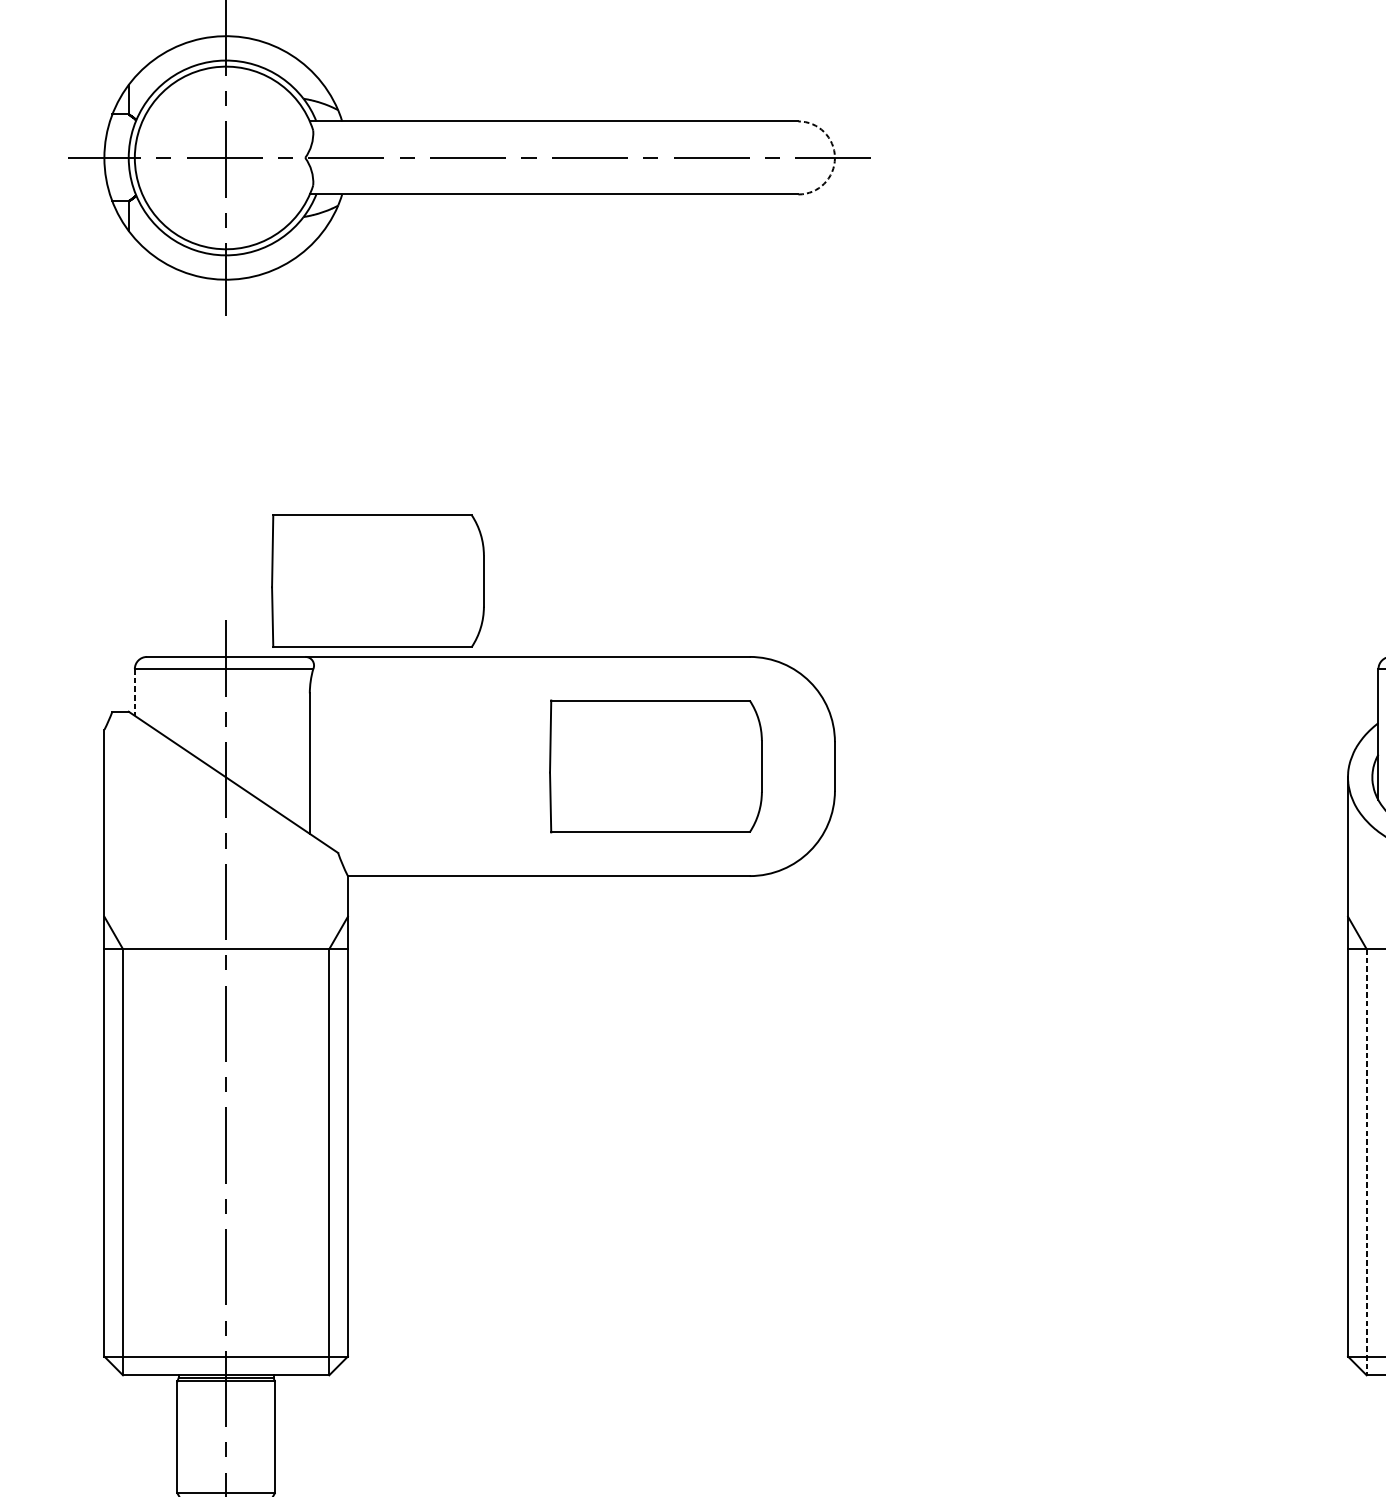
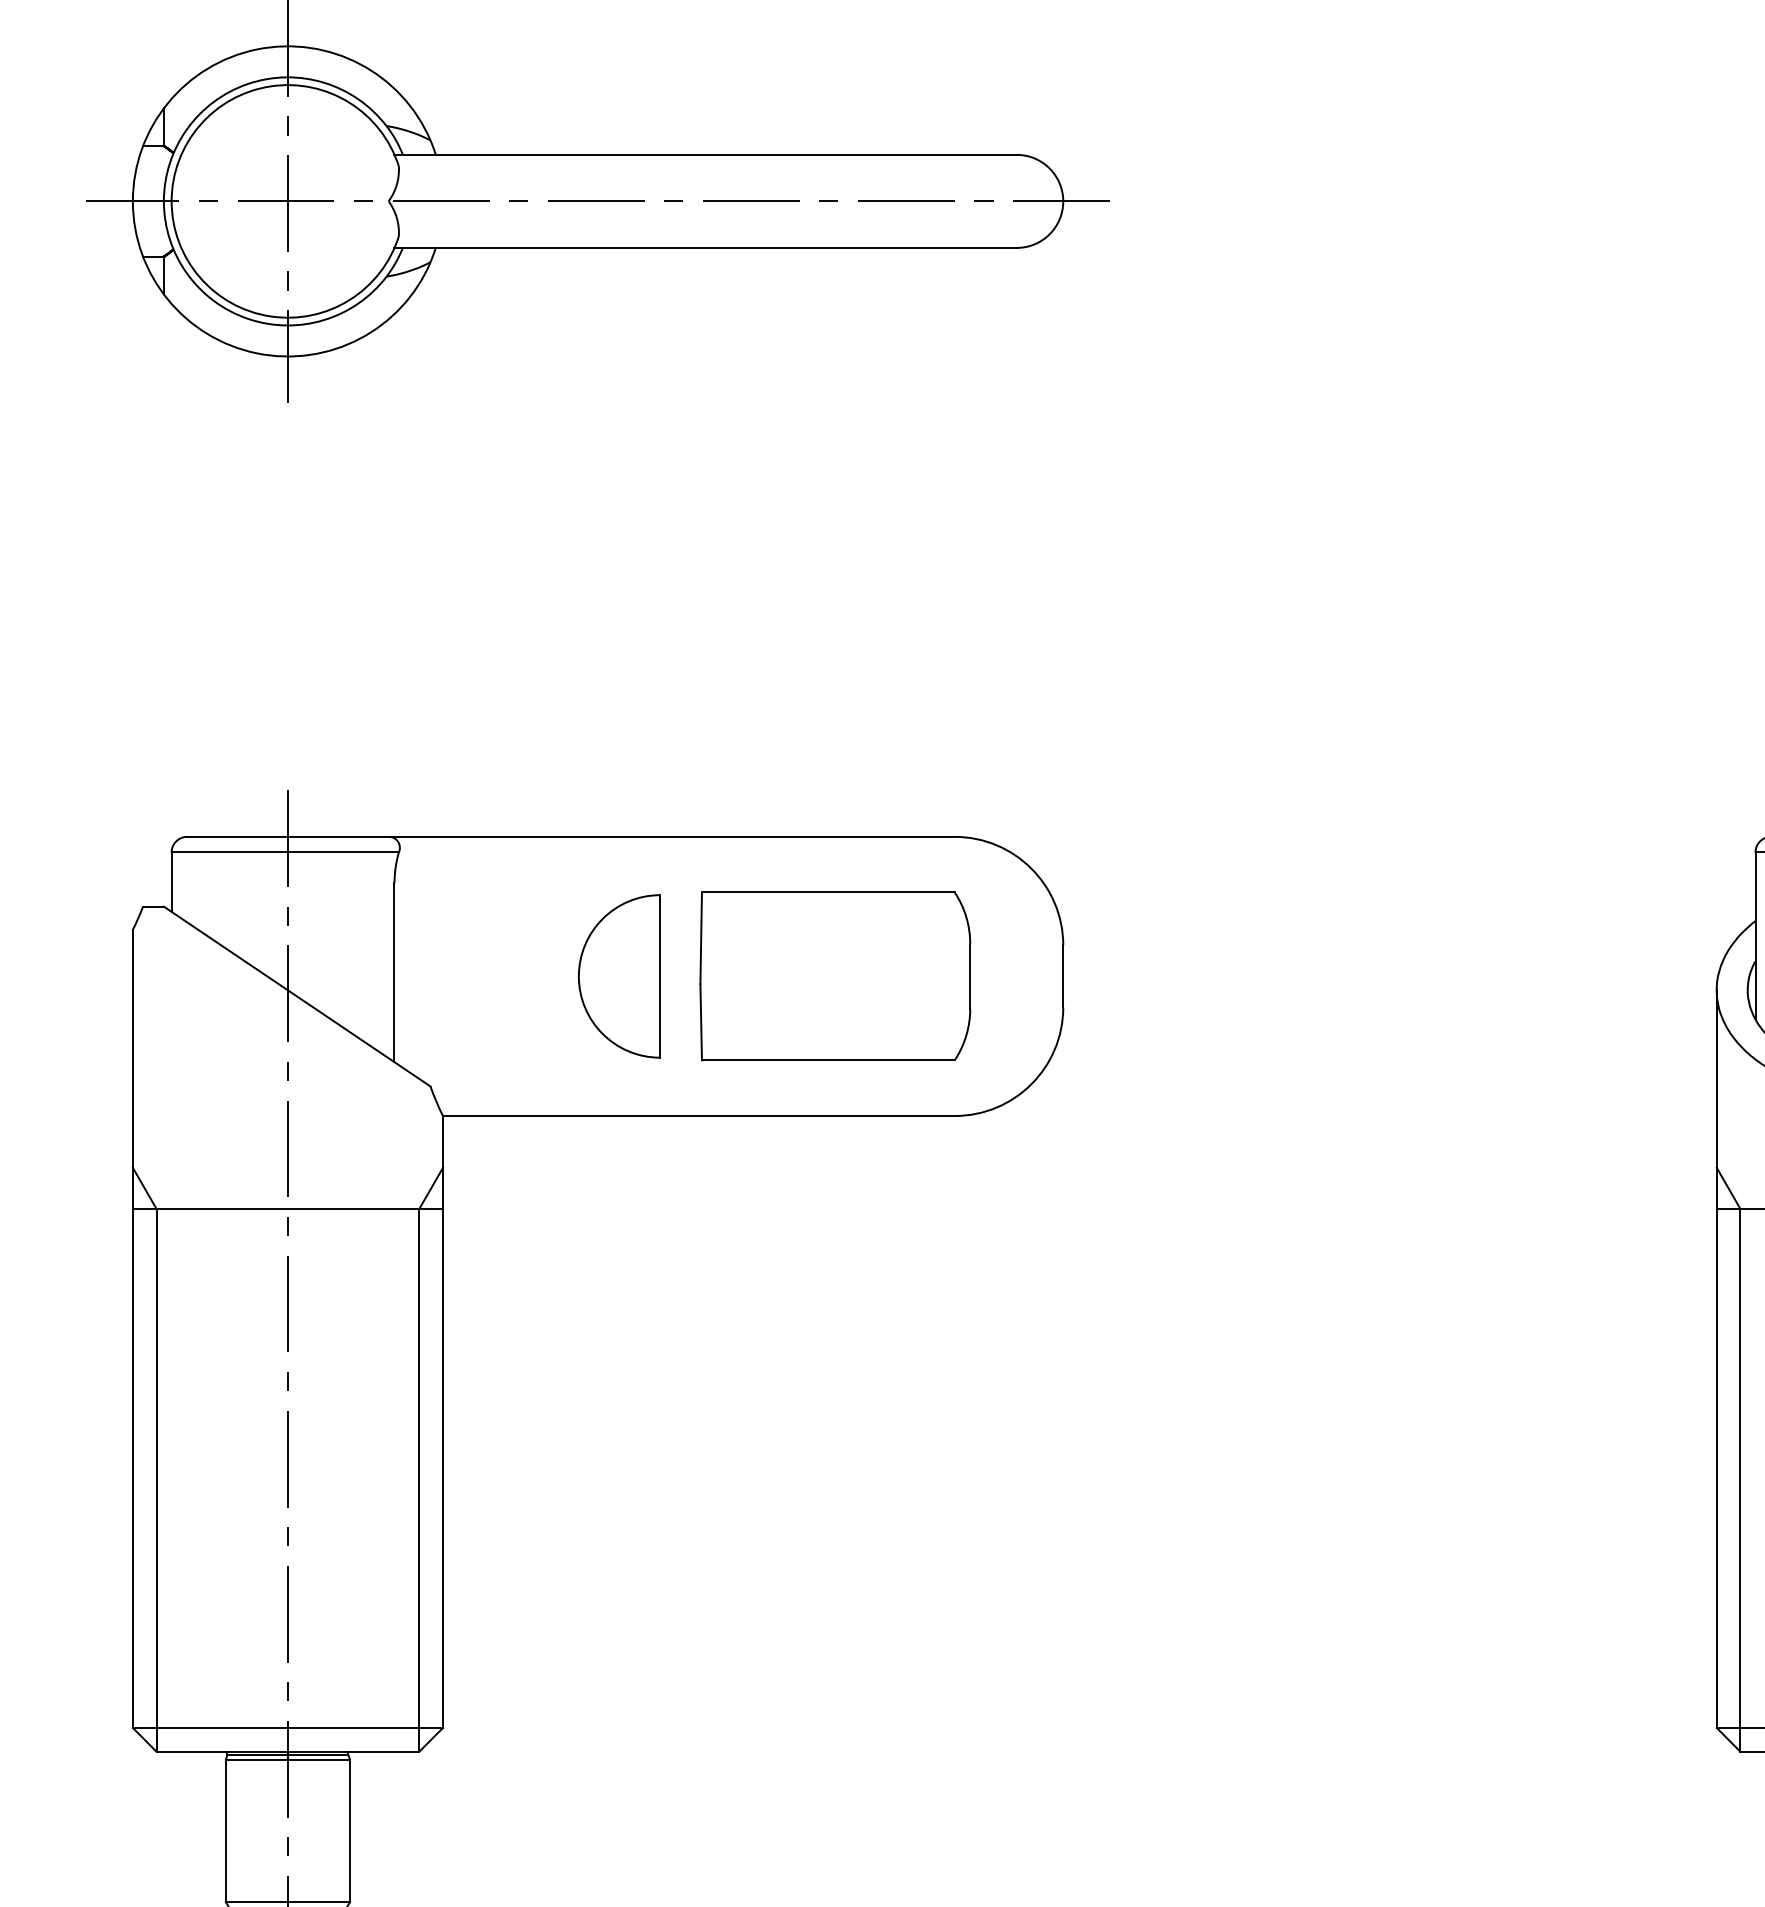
arc: (835, 158) -> (1063, 201), dashed -> solid
part: (378, 581) -> (481, 740), removed
line: (134, 692) -> (171, 882), dashed -> solid
part: (486, 766) -> (619, 976), added
line: (1366, 1162) -> (1740, 1480), dashed -> solid

